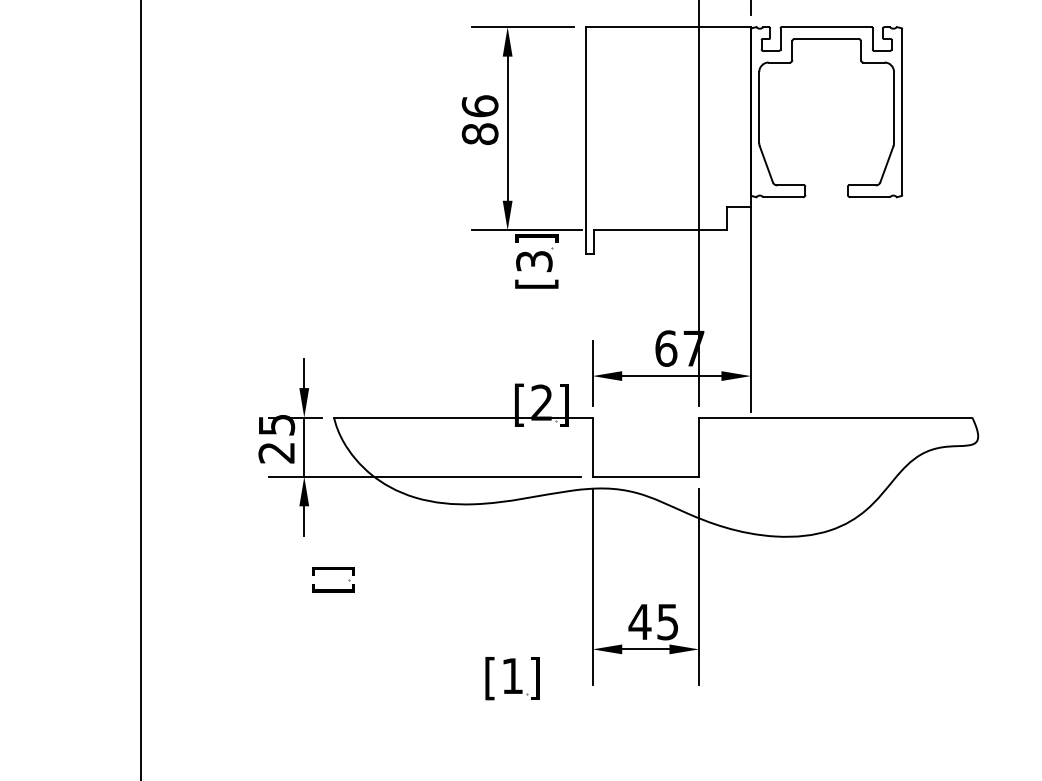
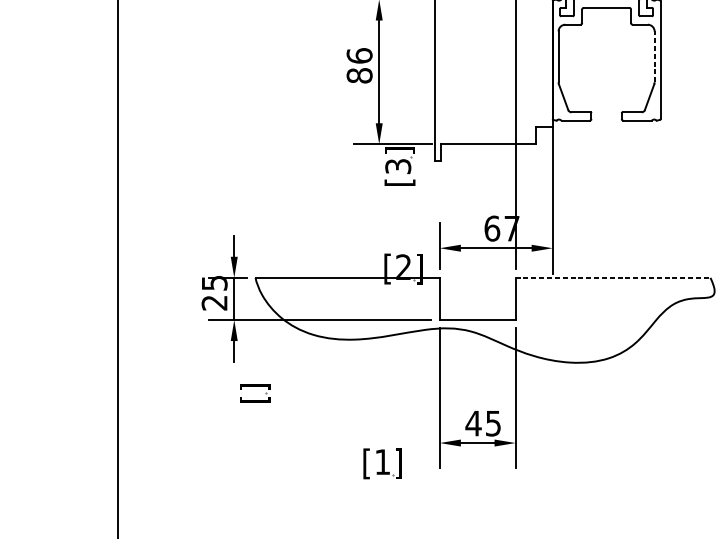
line: (894, 107) -> (654, 56), solid -> dashed
line: (835, 417) -> (612, 277), solid -> dashed

